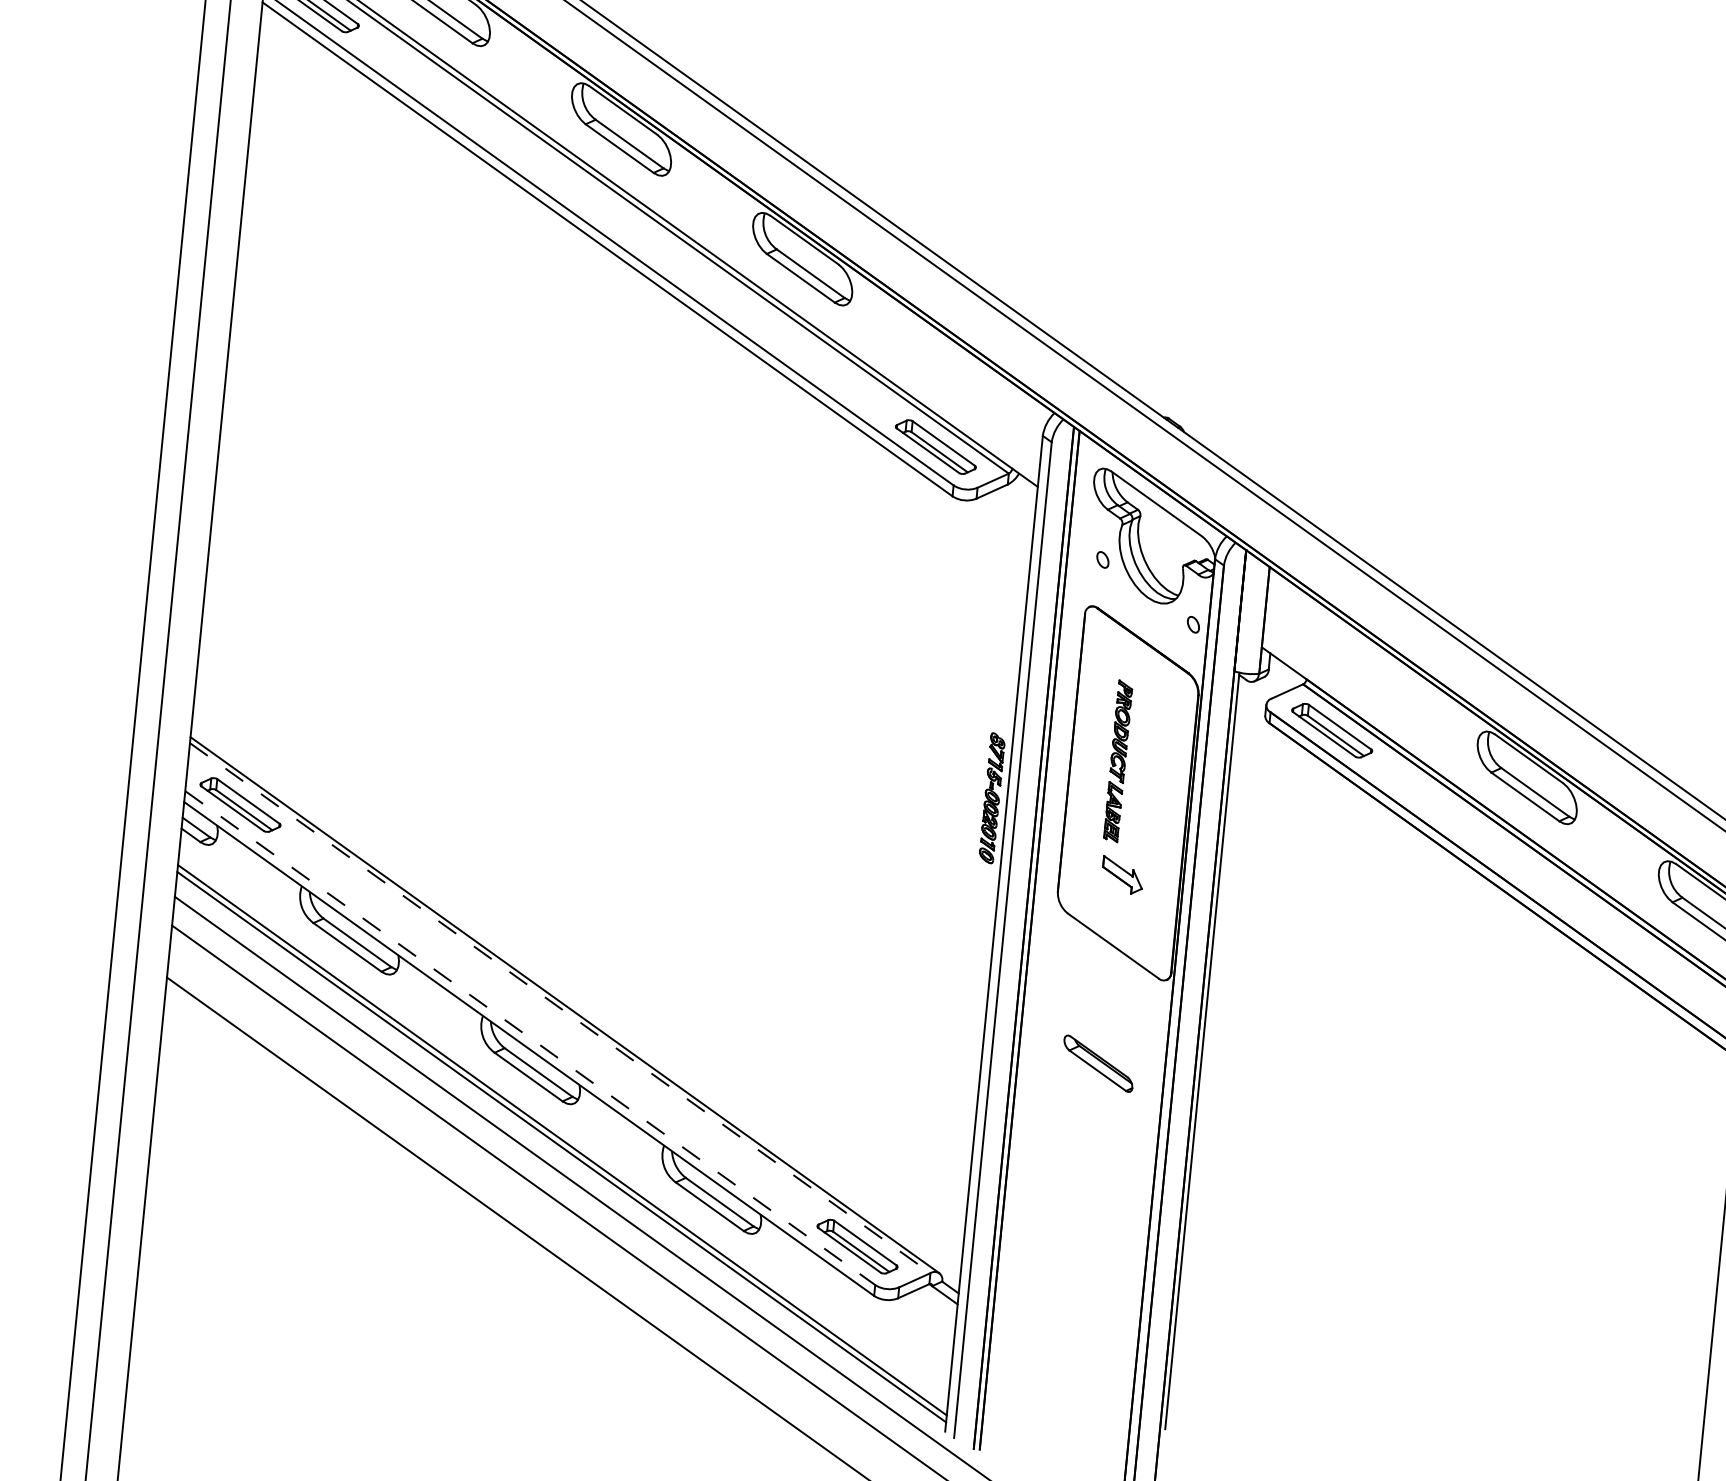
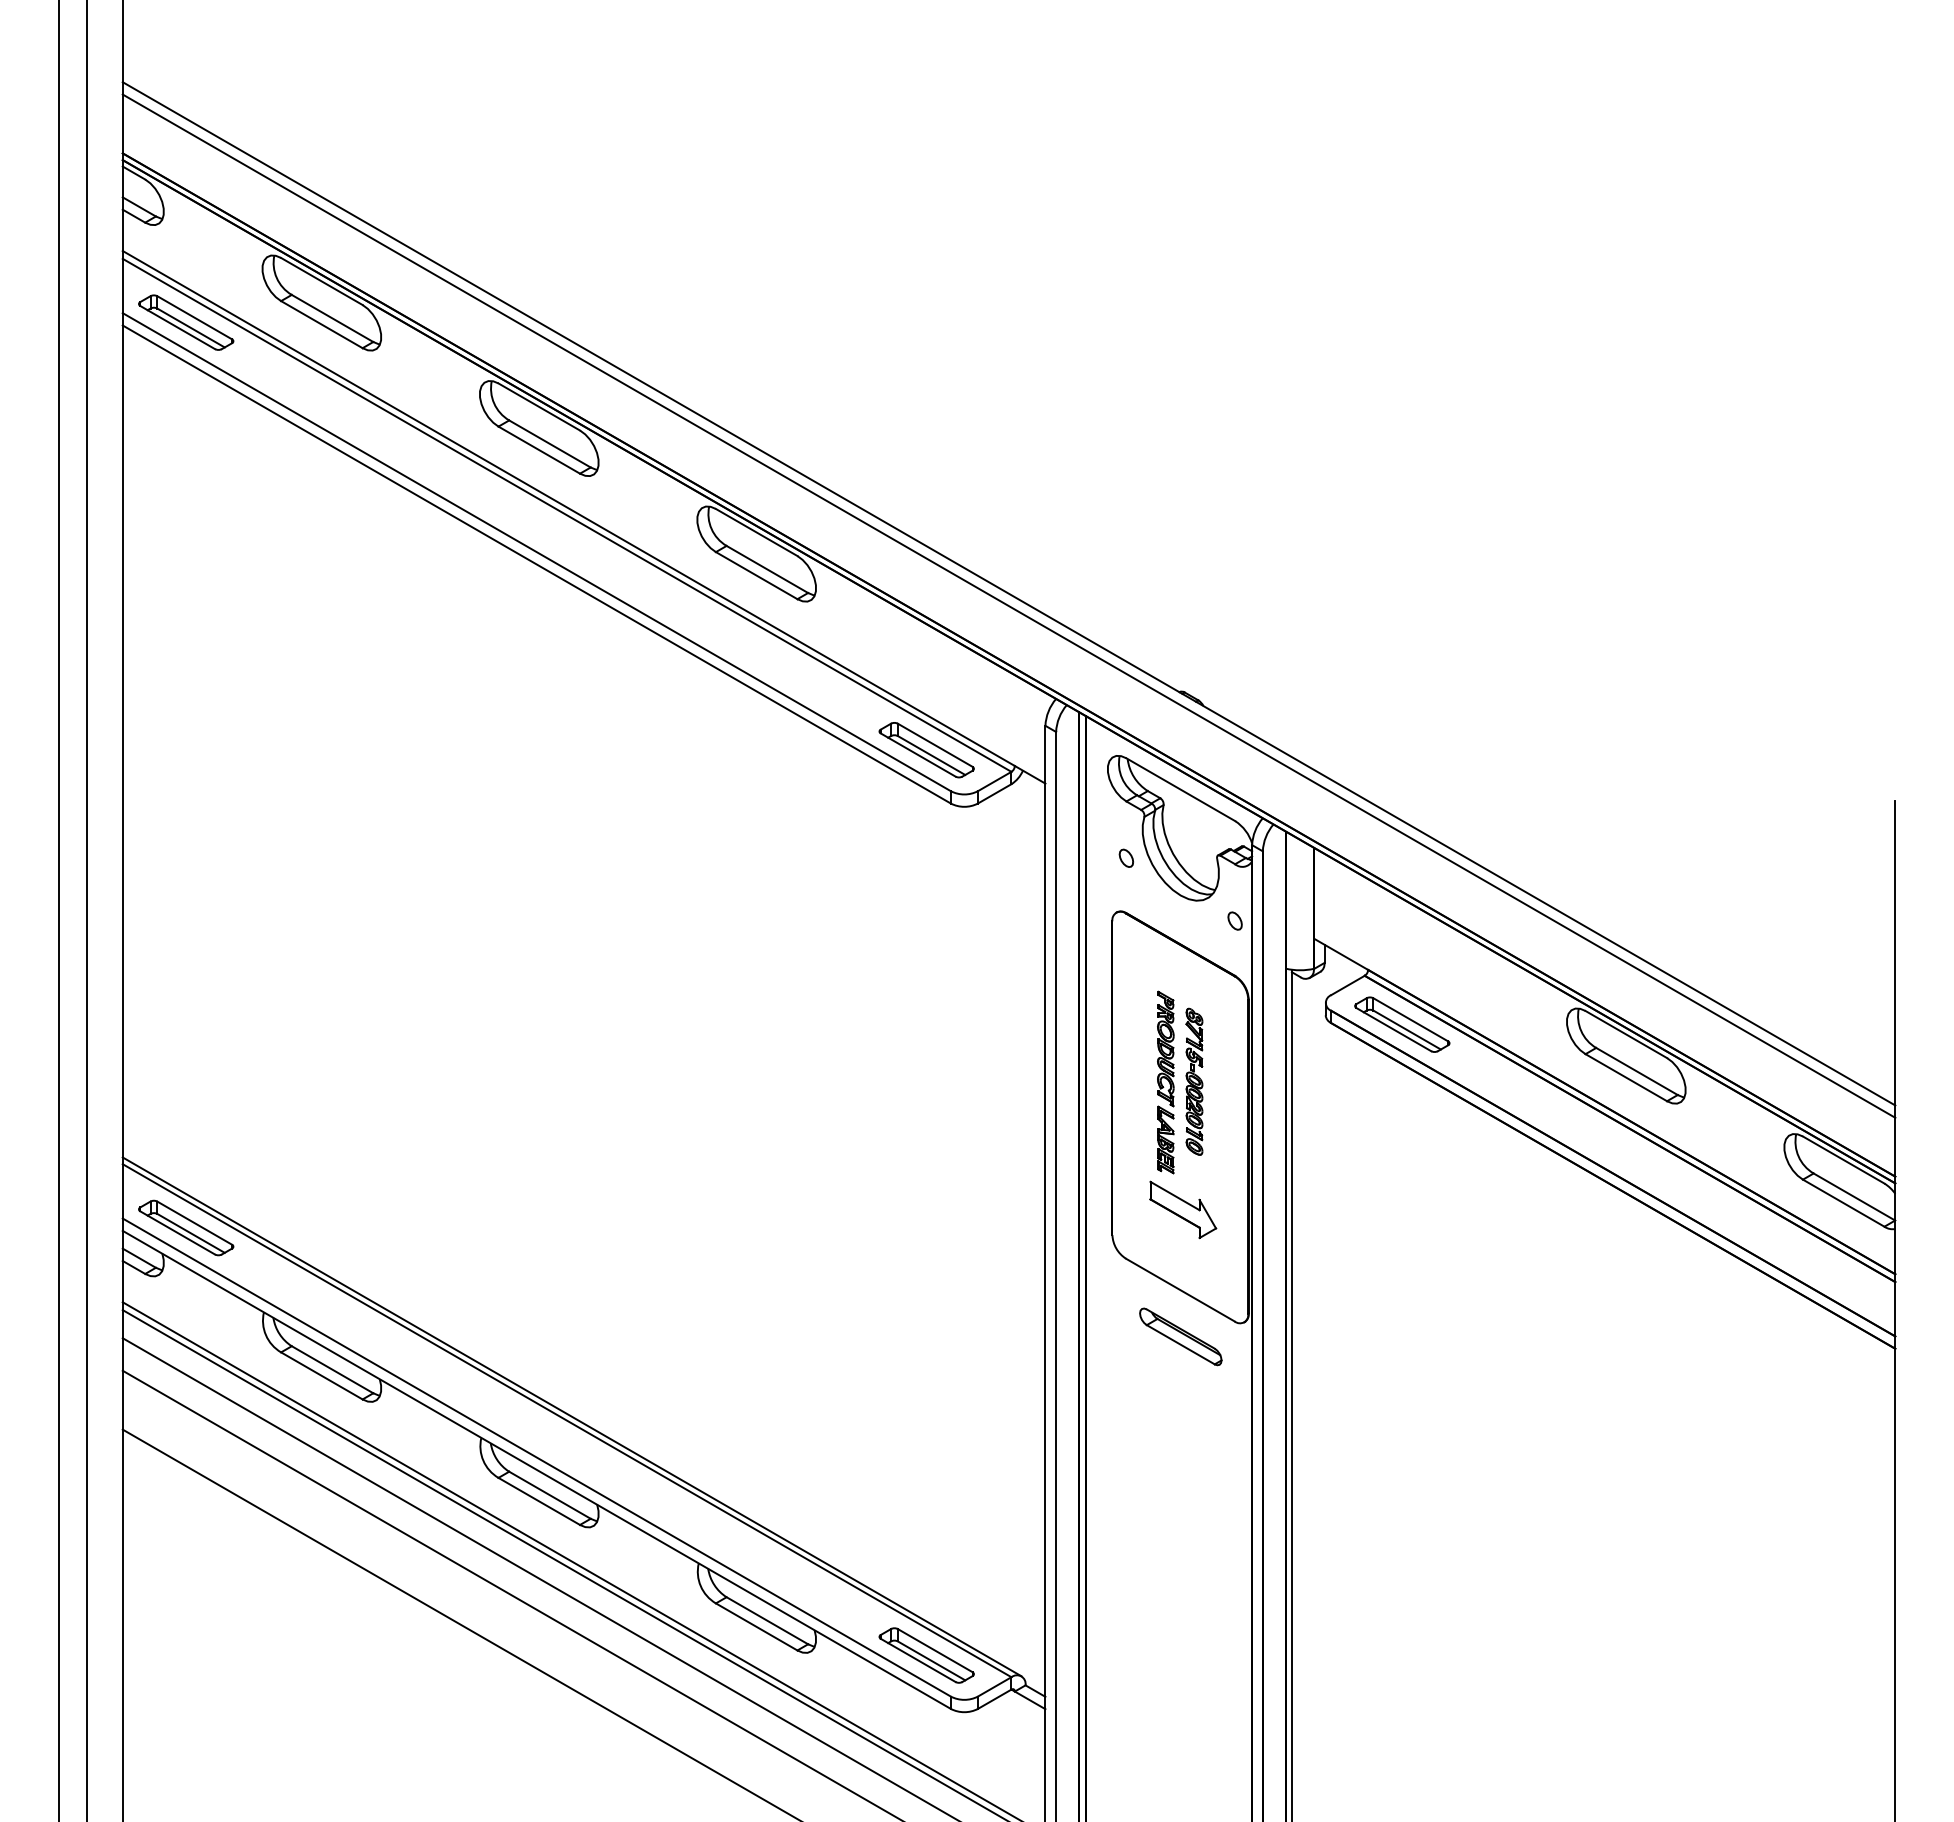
part: (992, 798) -> (1194, 1081), moved
part: (1122, 875) -> (1183, 1209), size x1.43
line: (560, 1008) -> (567, 1420), dashed -> solid
line: (530, 1038) -> (537, 1457), dashed -> solid
part: (1098, 1063) -> (1180, 1336), moved

